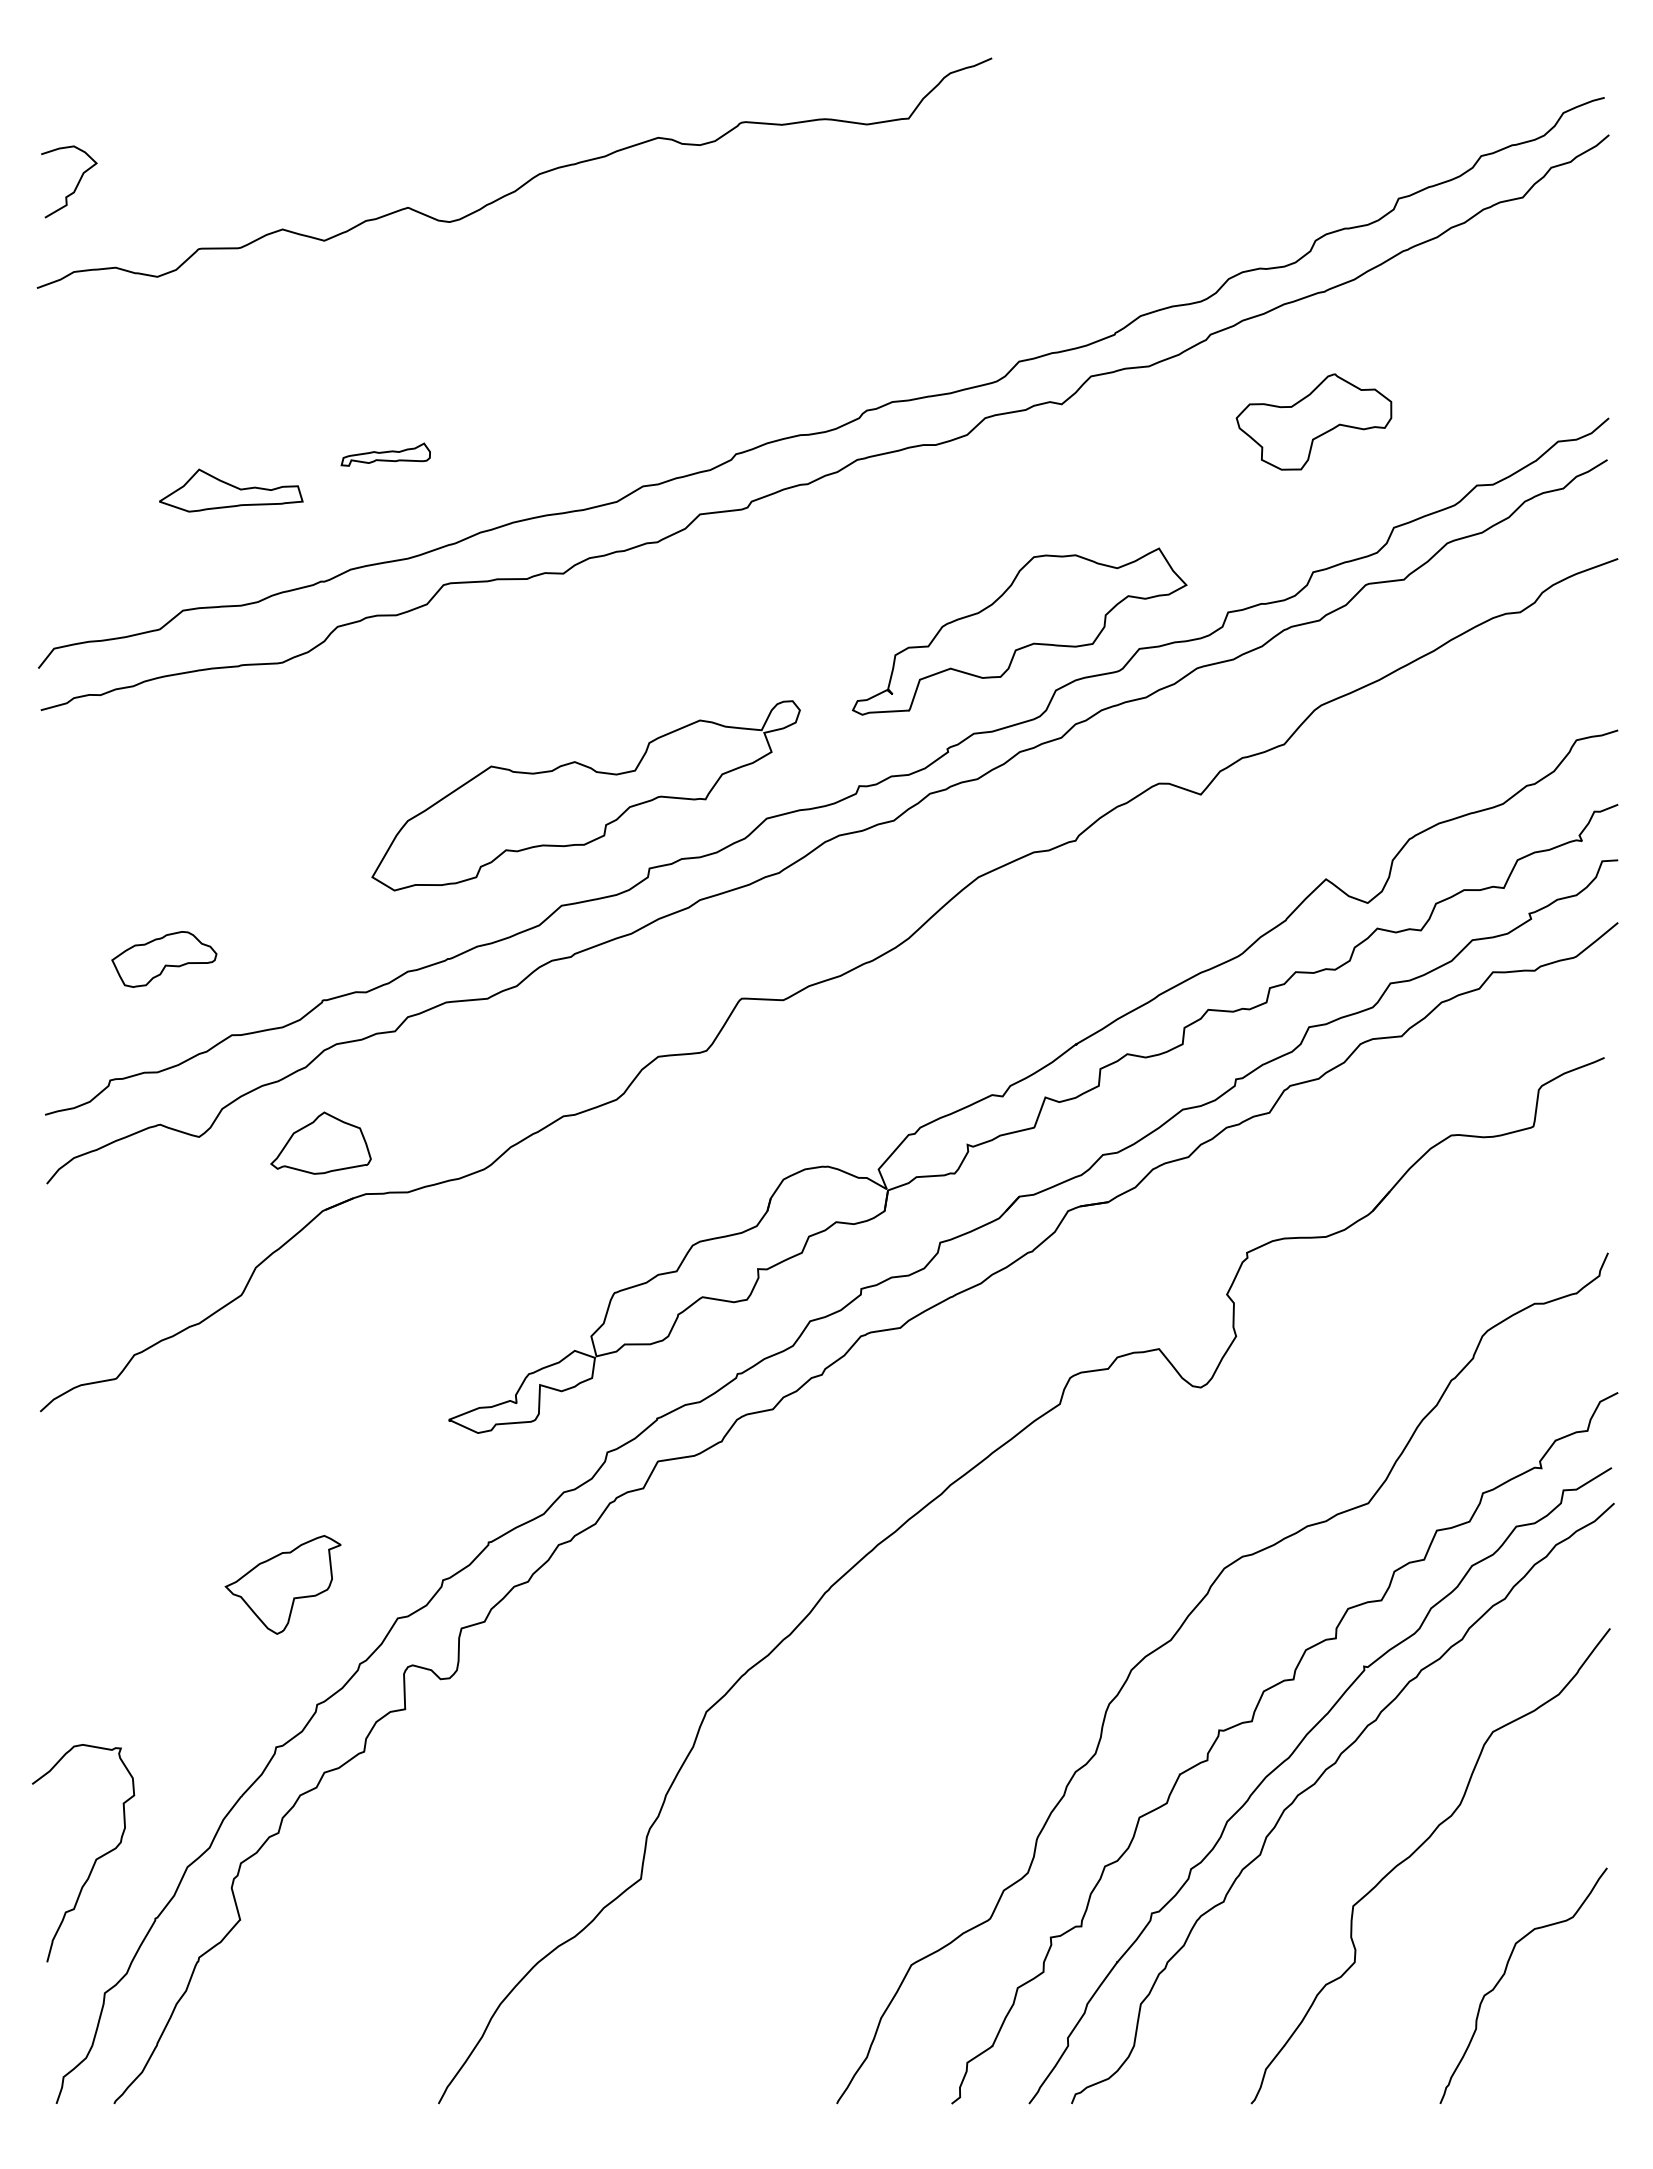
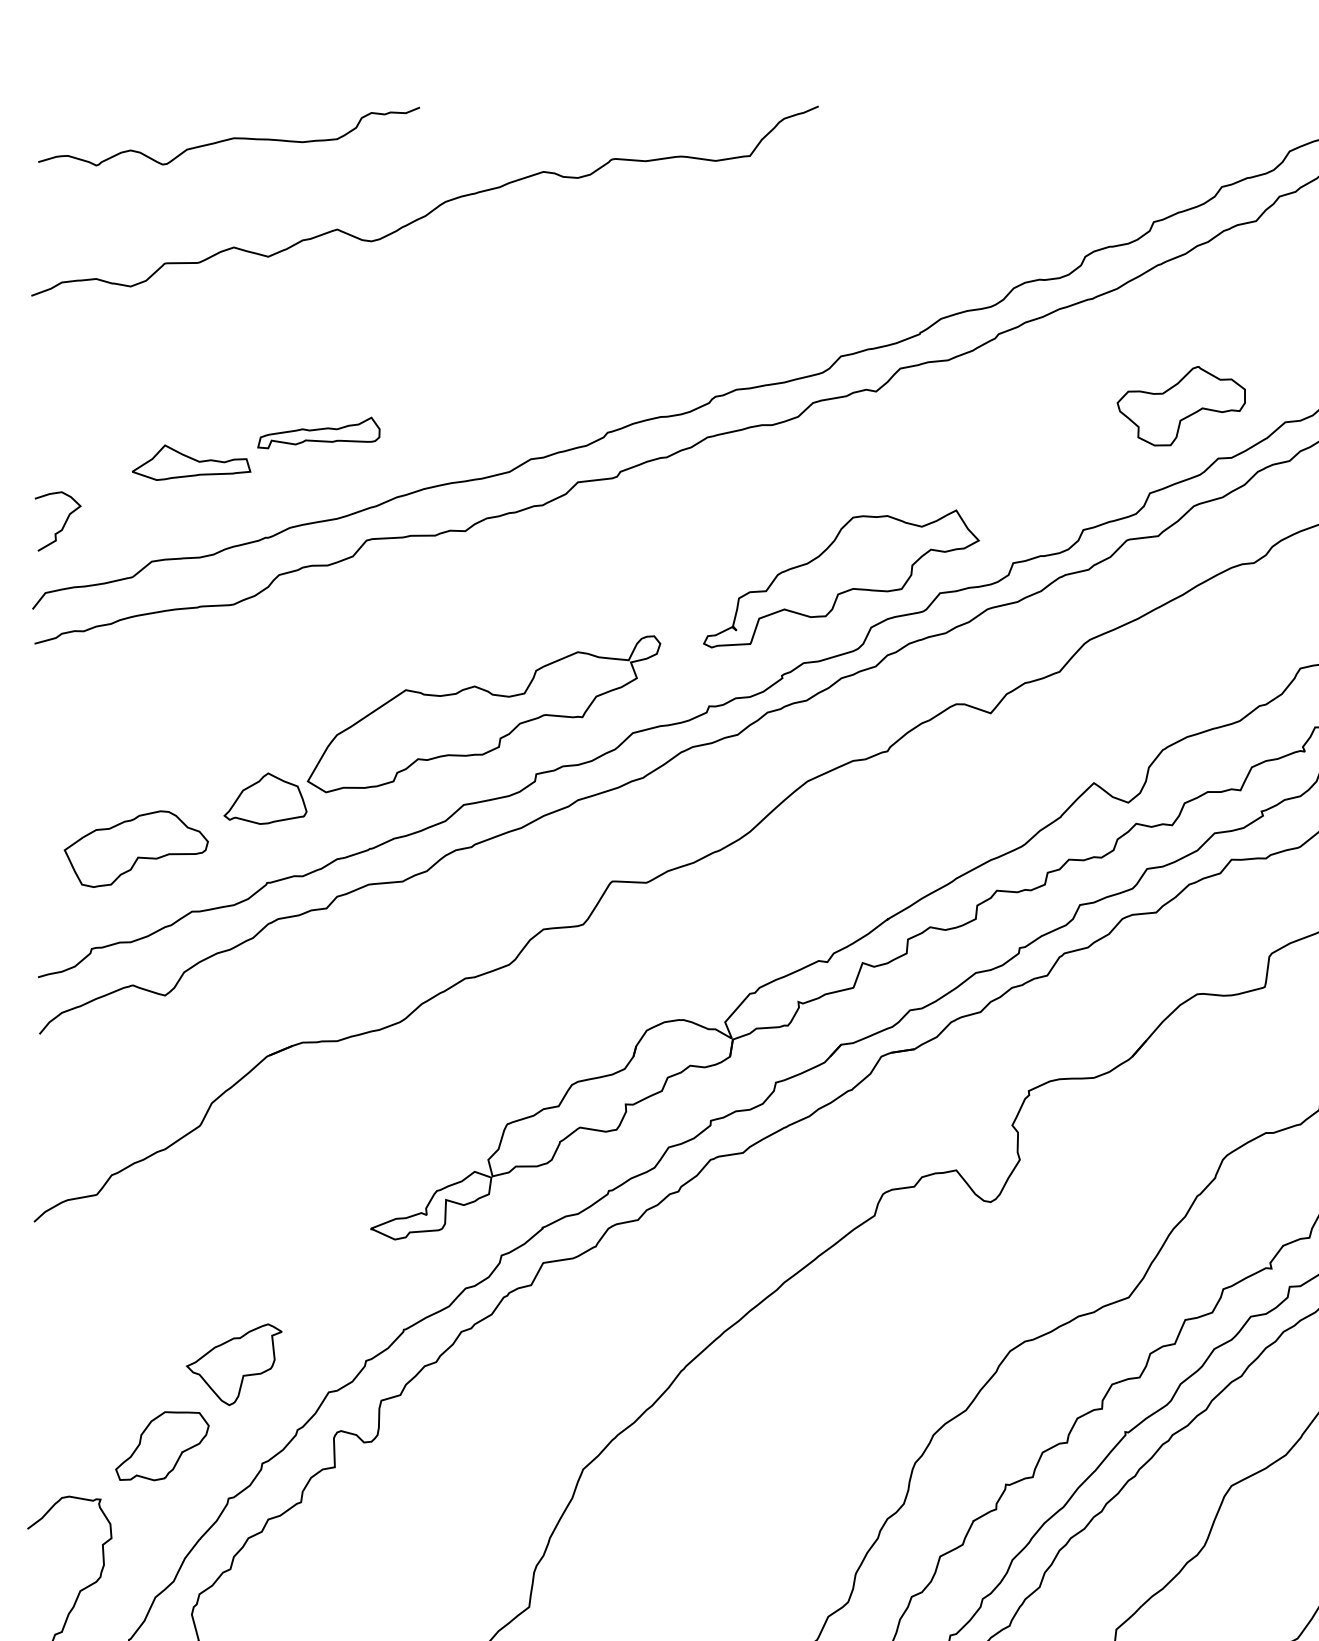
curve: (276, 97) -> (228, 138), added
curve: (76, 184) -> (63, 523), moved
part: (1313, 421) -> (1180, 405), moved
part: (385, 454) -> (318, 432), size x1.67
part: (164, 959) -> (136, 849), size x1.67
part: (320, 1142) -> (265, 798), moved
part: (195, 1683) -> (162, 1446), added

